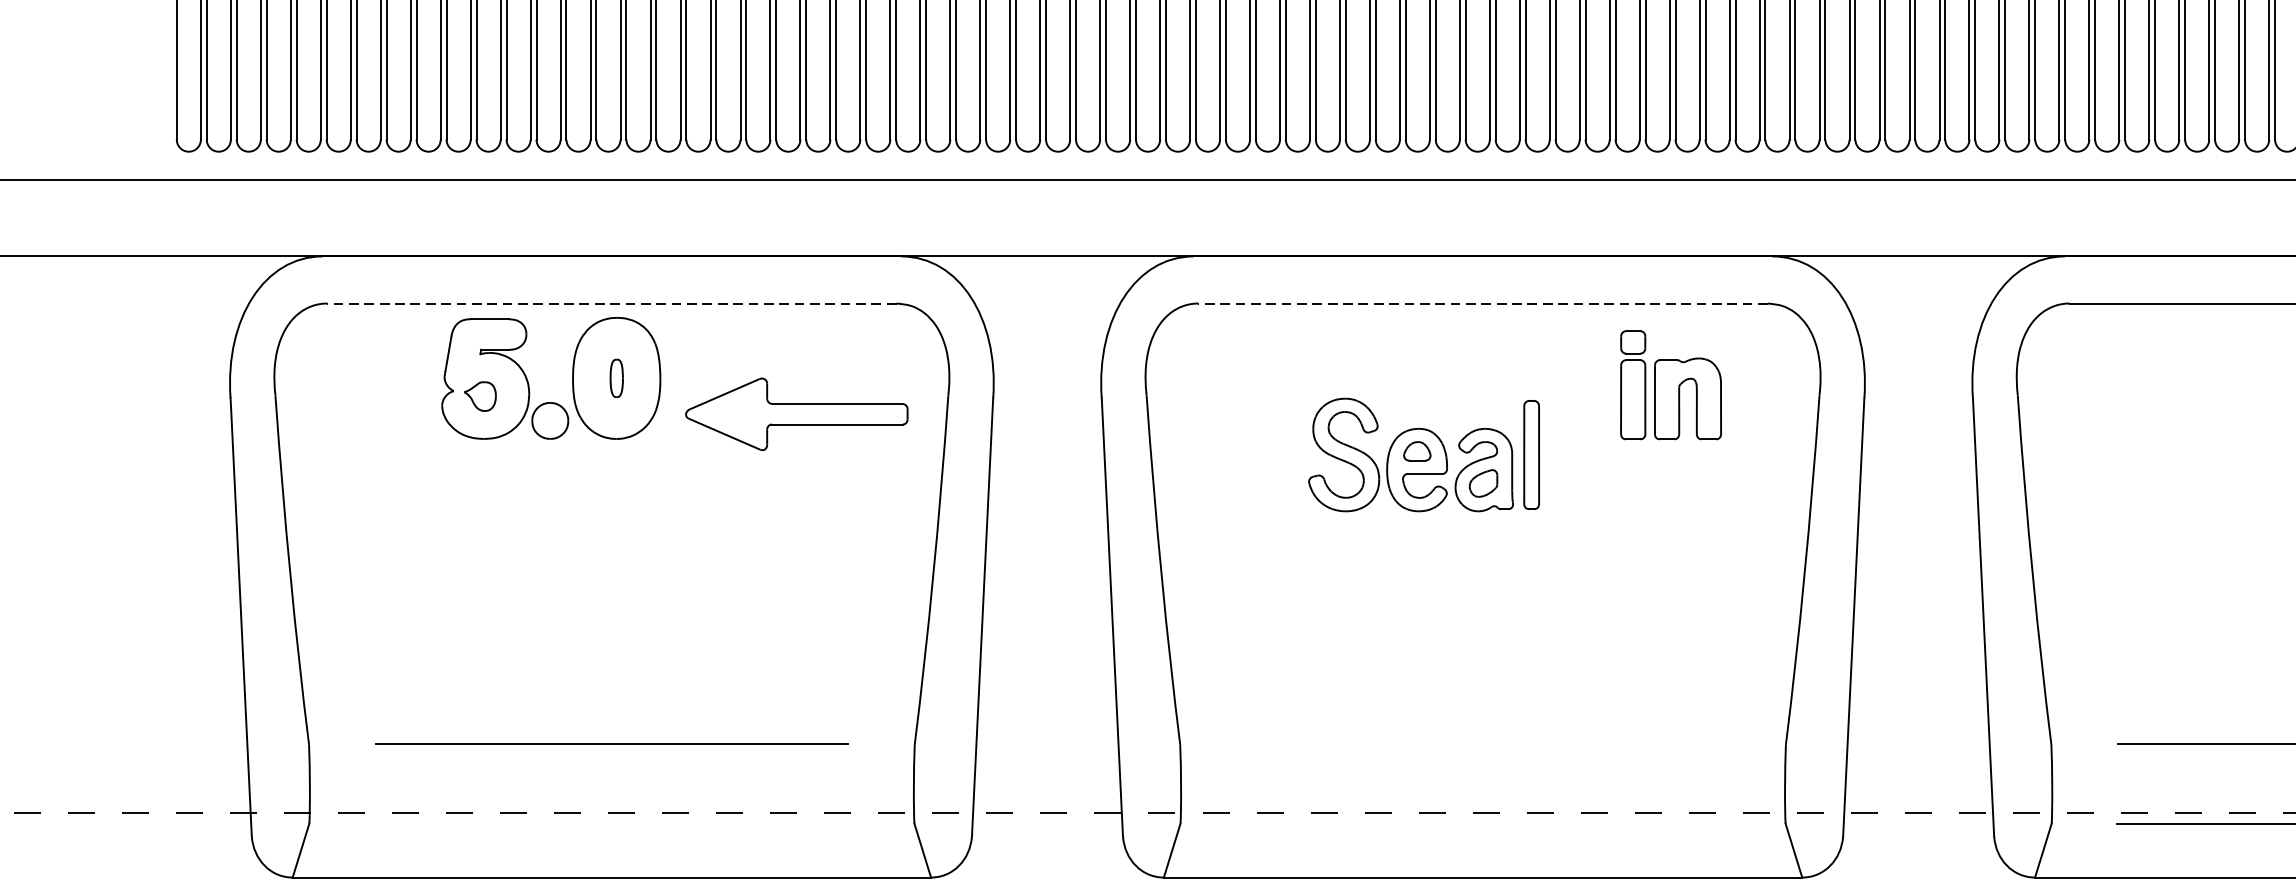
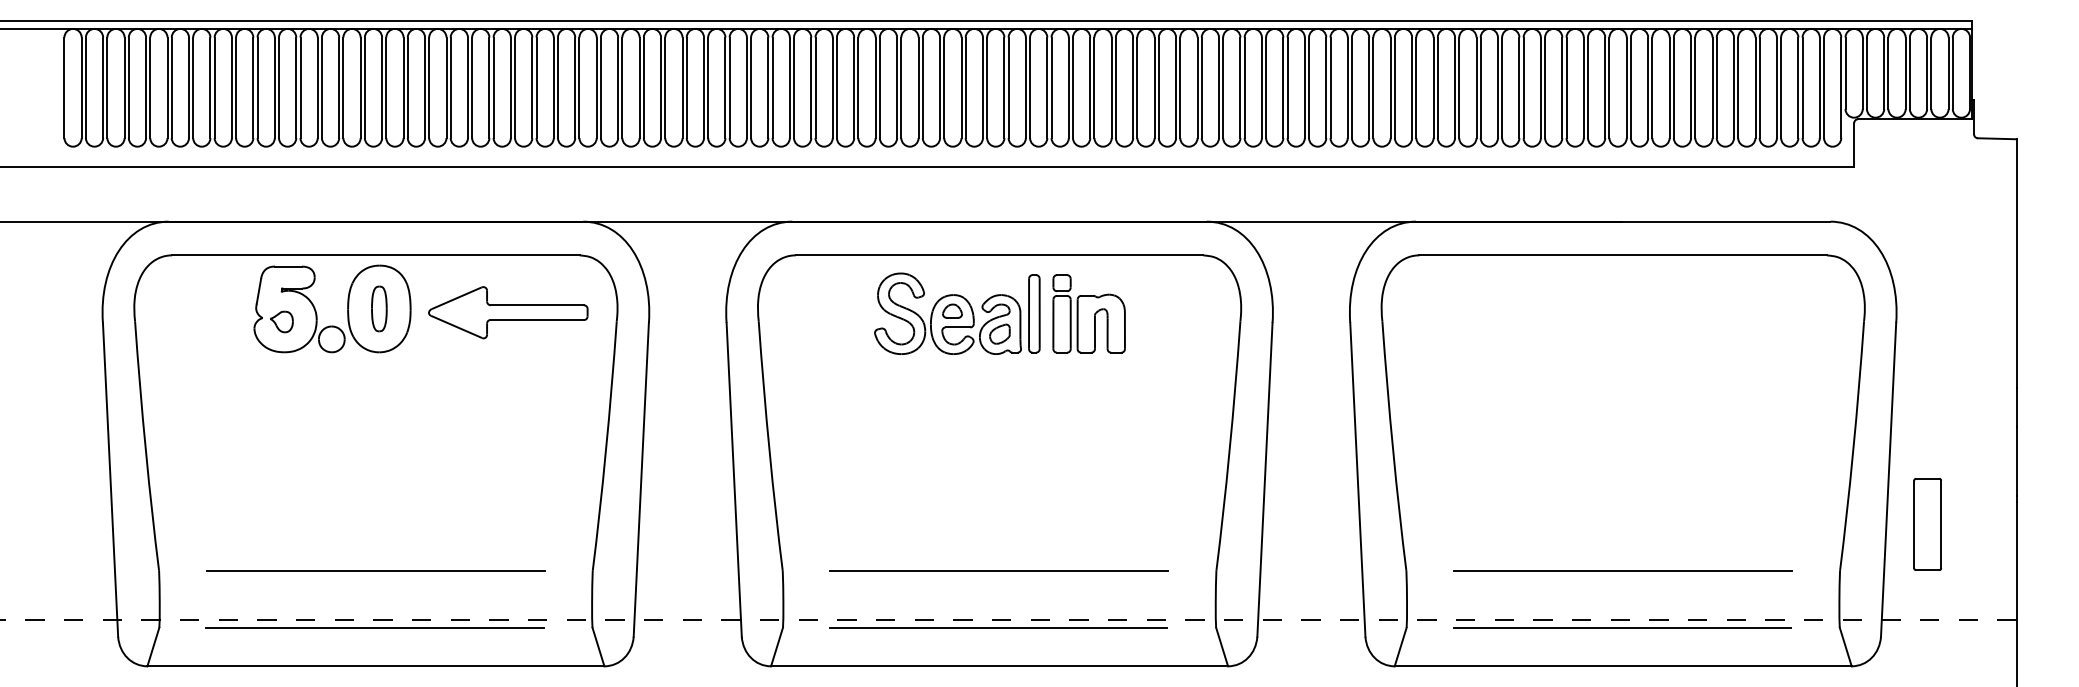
line: (611, 303) -> (375, 255), dashed -> solid
line: (1482, 303) -> (999, 255), dashed -> solid
part: (616, 377) -> (379, 308), size x1.67
part: (1670, 384) -> (1088, 313), moved
part: (797, 414) -> (508, 312), moved
part: (1424, 454) -> (957, 313), moved
line: (1482, 743) -> (999, 570), added
line: (609, 823) -> (374, 627), added
line: (1481, 823) -> (998, 627), added

